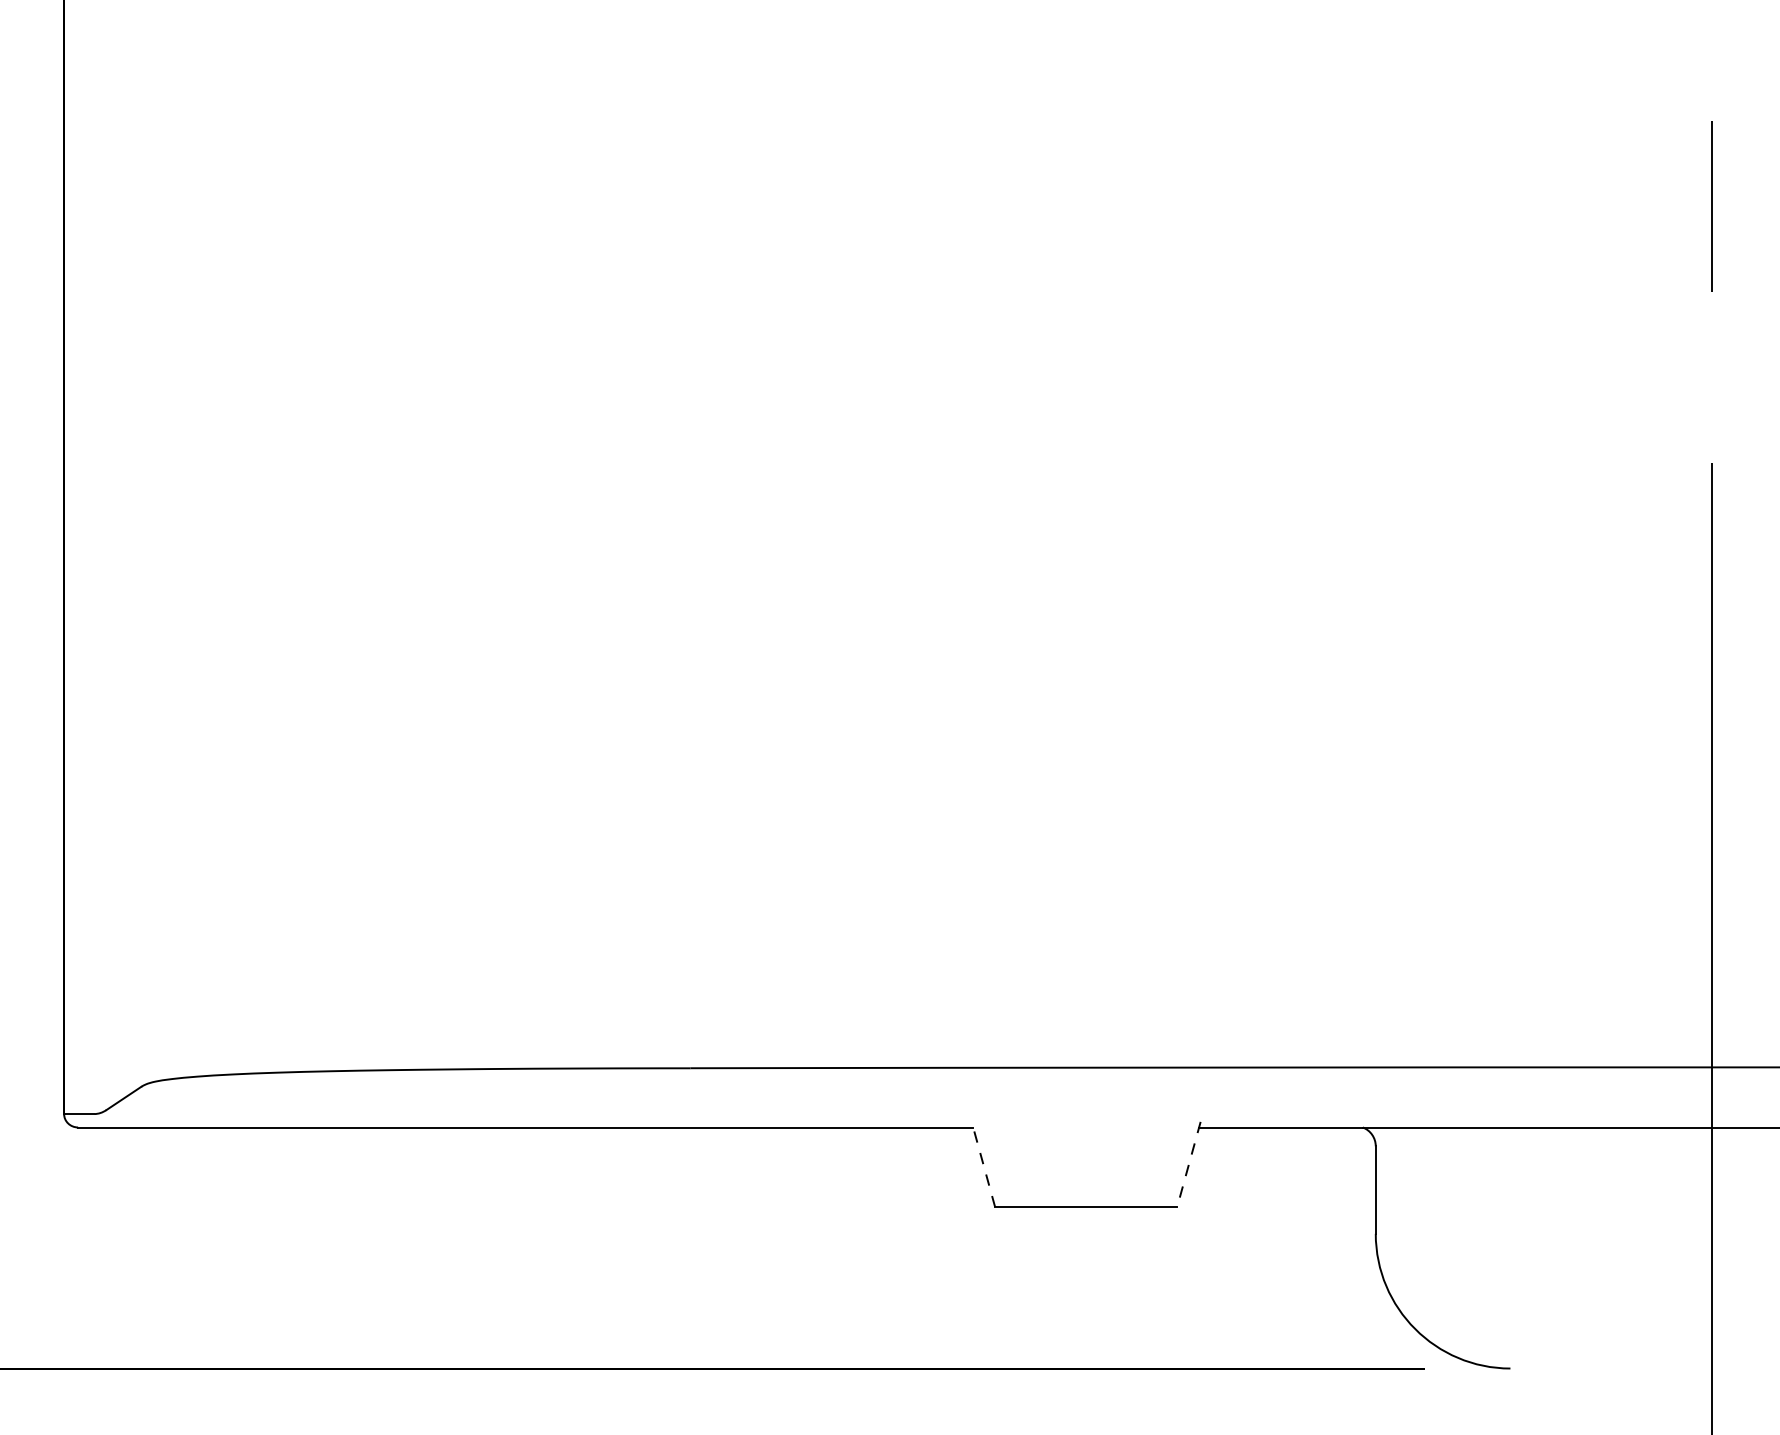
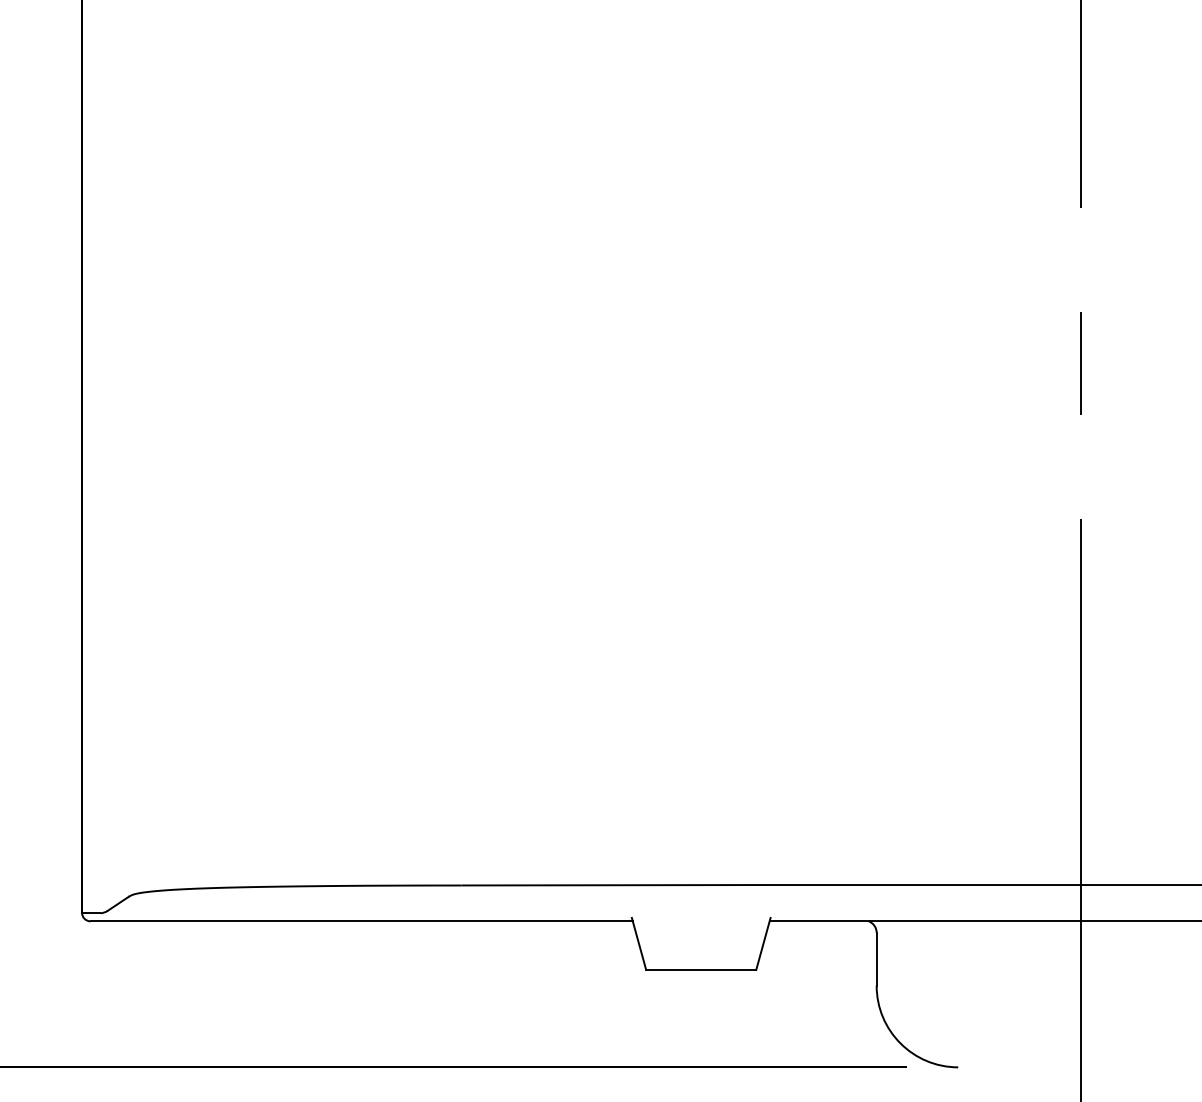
line: (982, 1164) -> (638, 943), dashed -> solid
line: (1188, 1164) -> (763, 943), dashed -> solid

